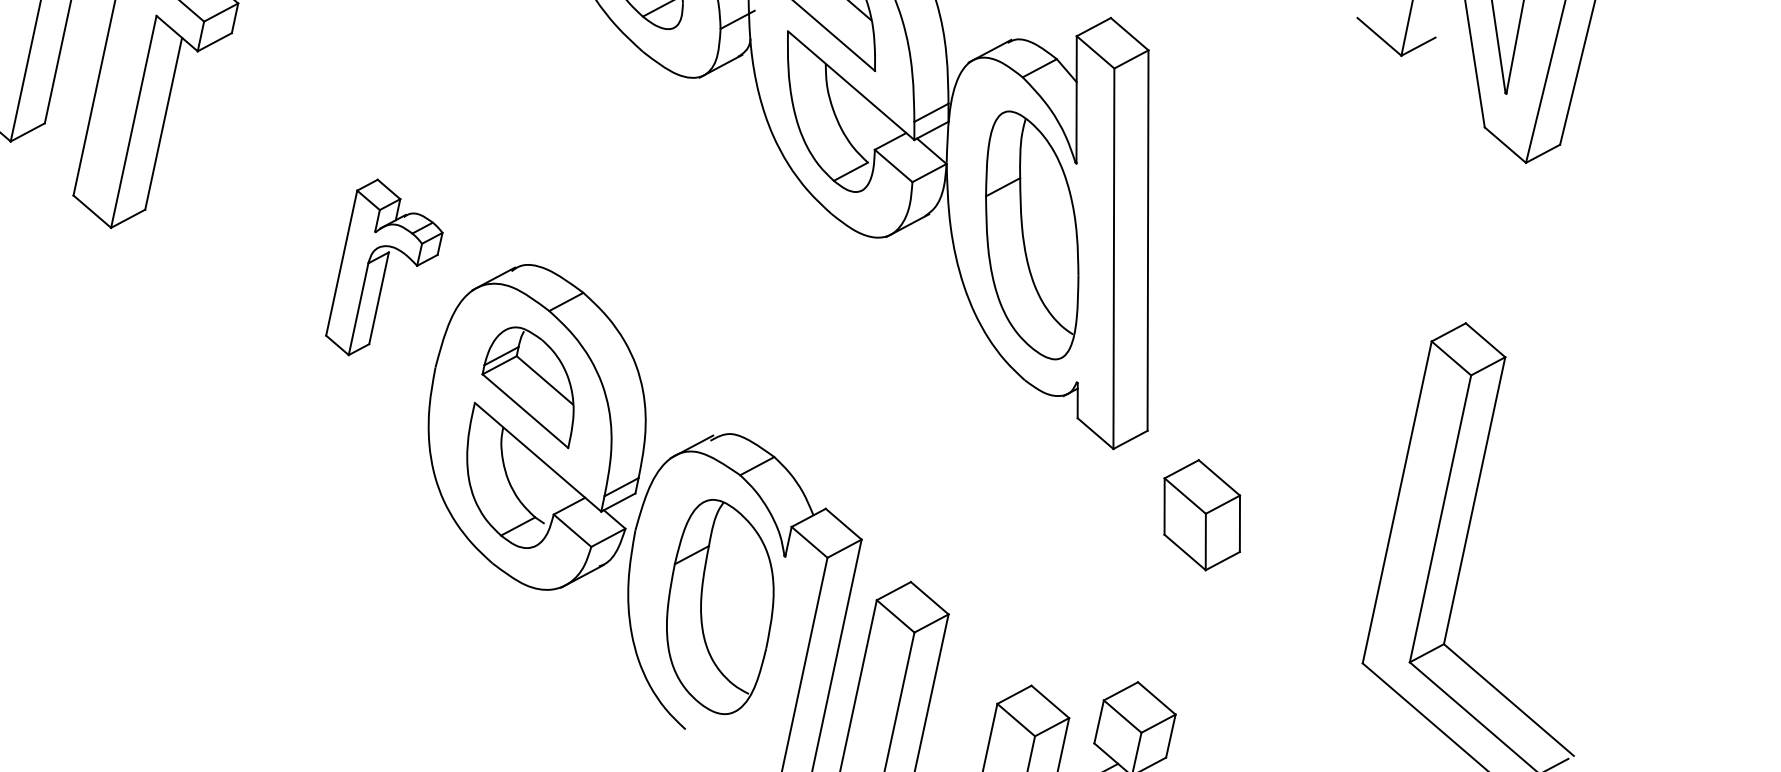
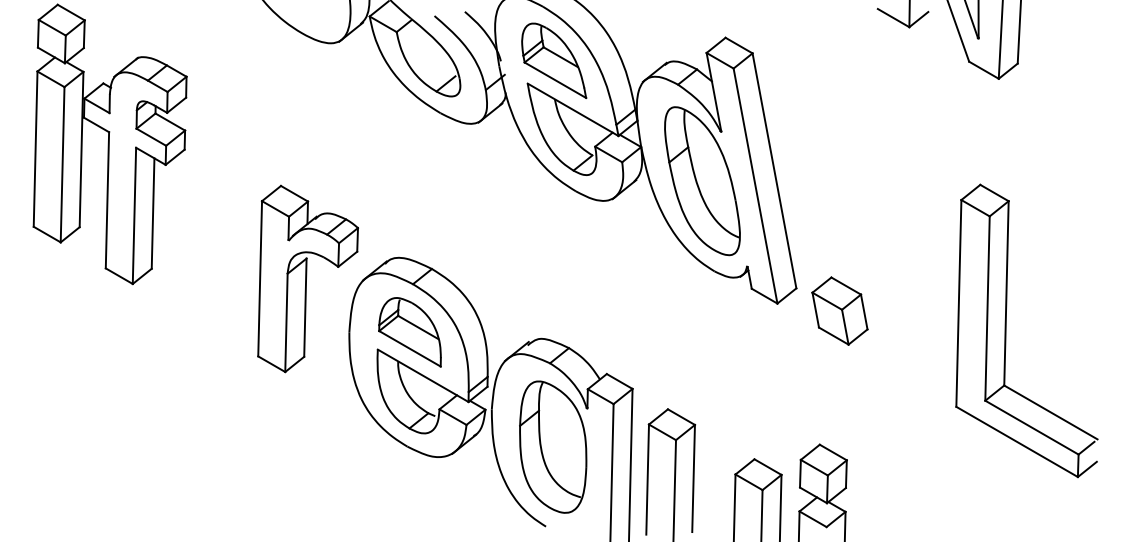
part: (385, 270) -> (307, 278), size x1.67
part: (1201, 514) -> (839, 310), moved

